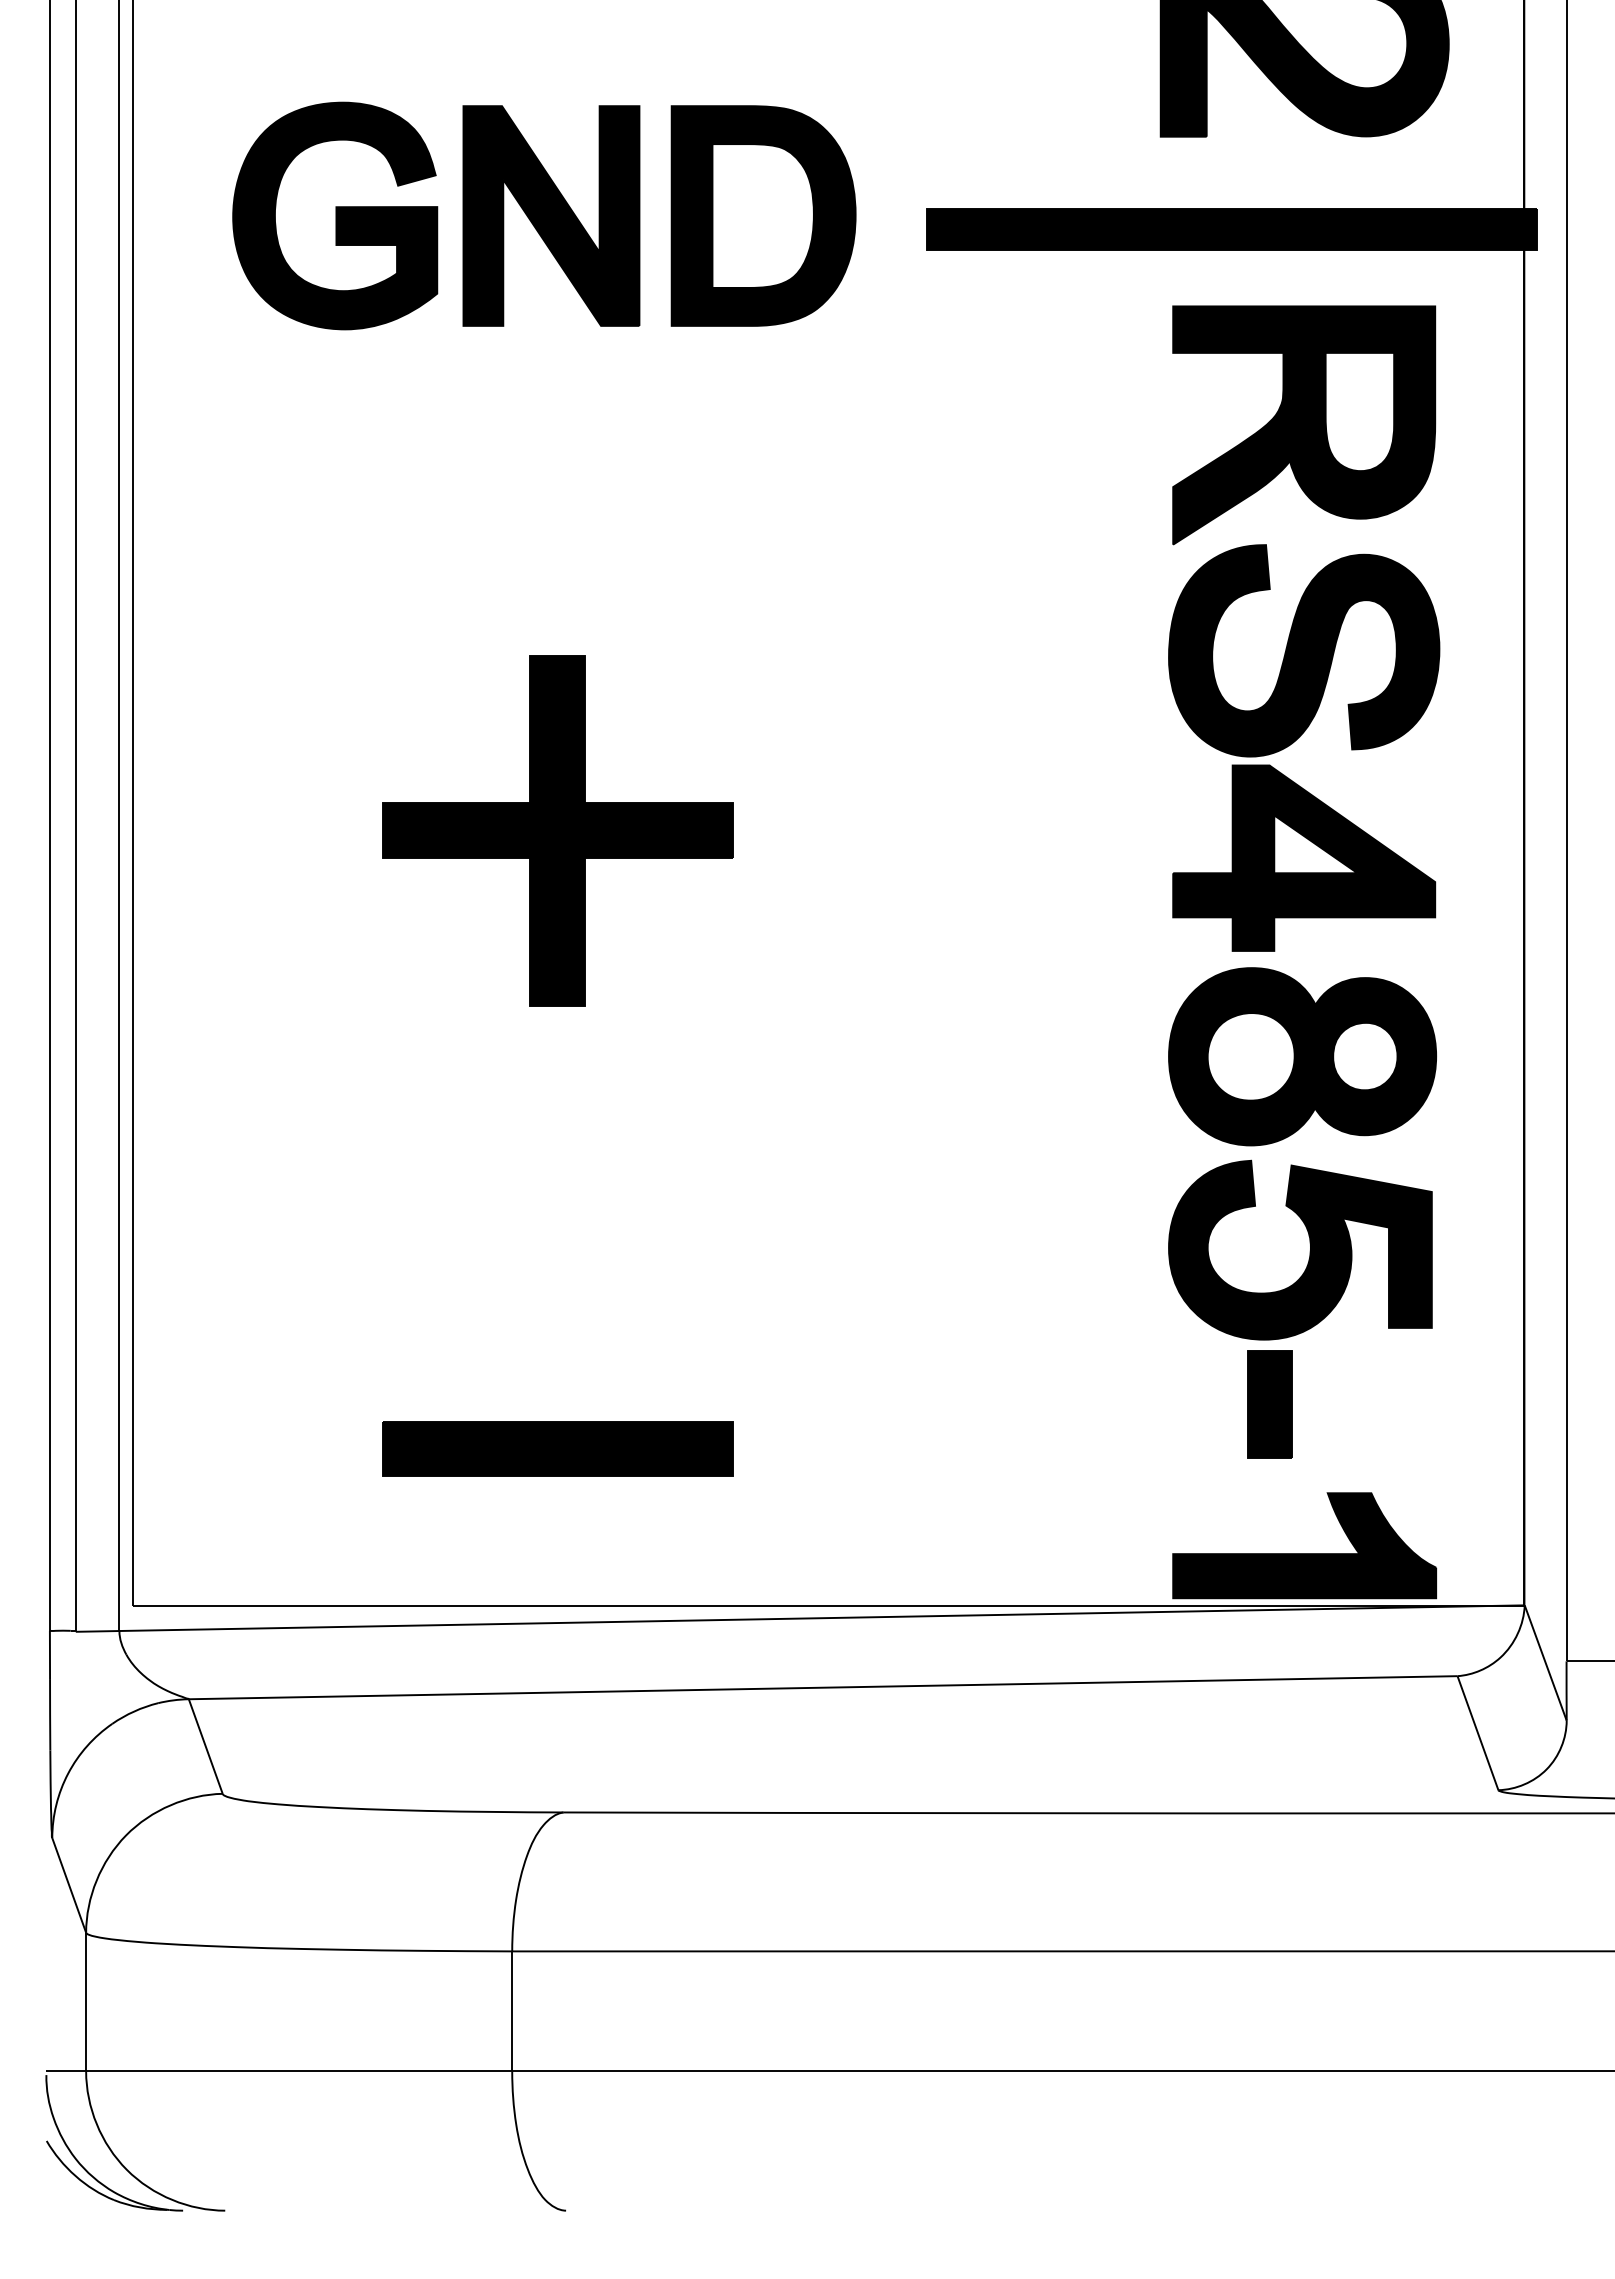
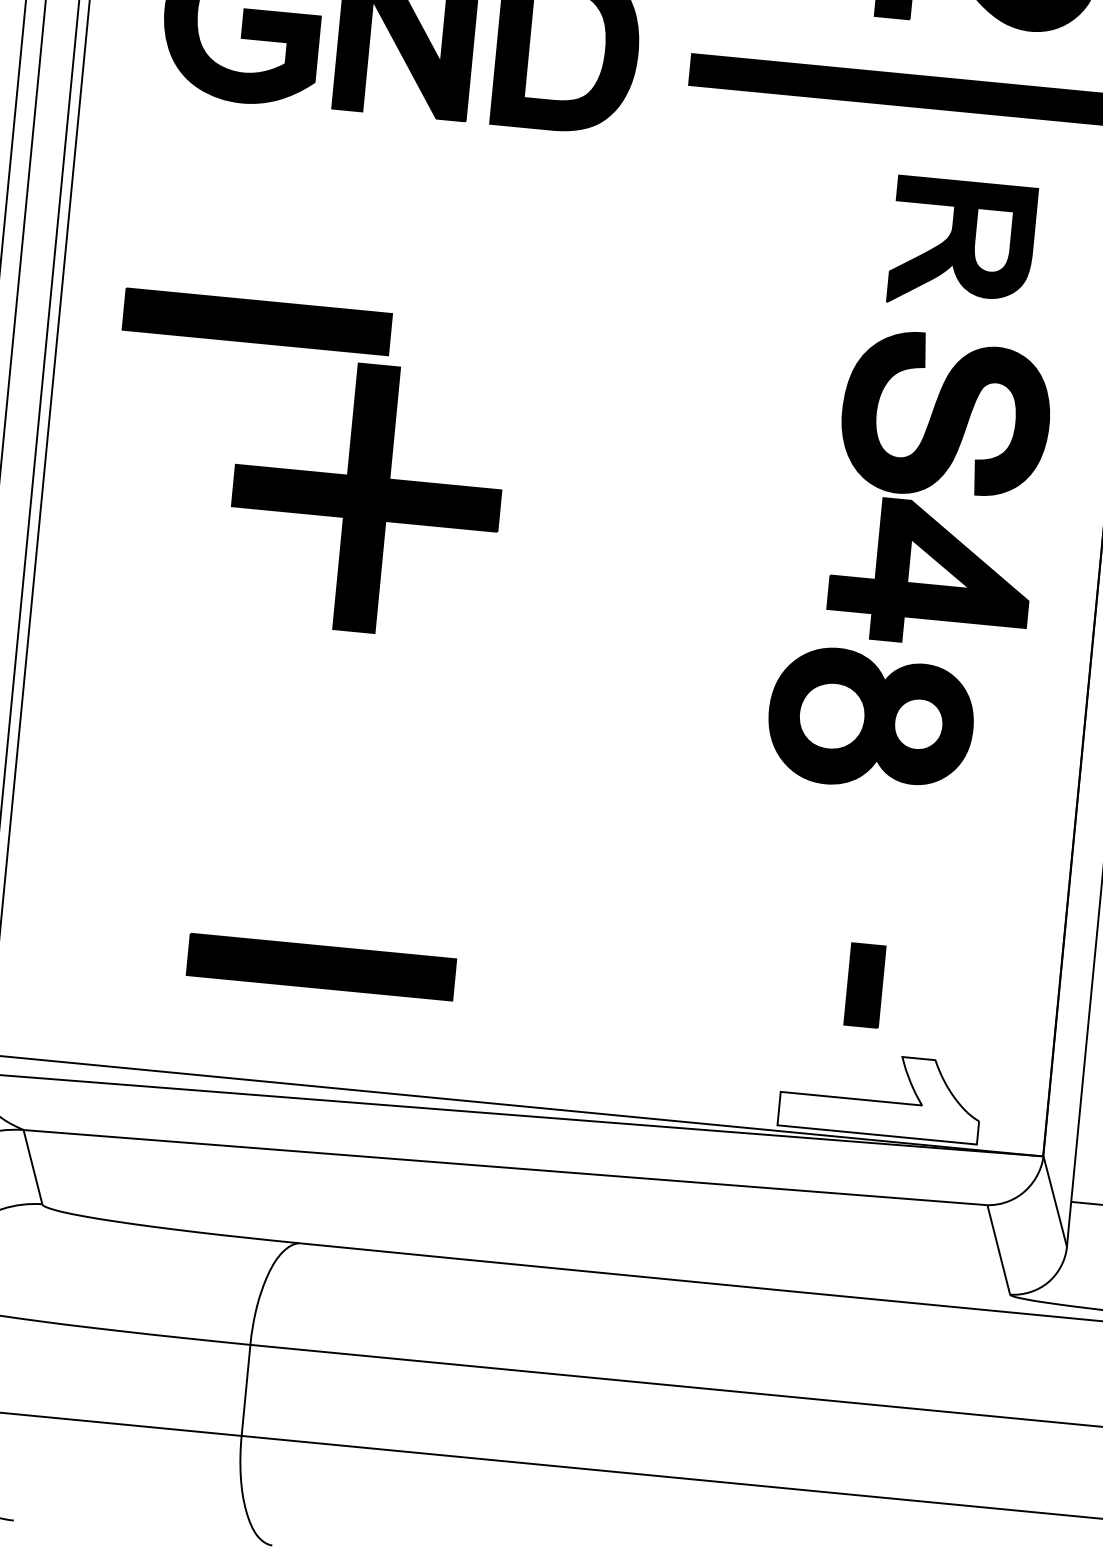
part: (1304, 425) -> (962, 245), size x0.7
part: (392, 613) -> (257, 321), added
part: (1302, 1056) -> (871, 719), moved
part: (1309, 1251) -> (906, 872), removed
fill: (1304, 1545) -> (880, 1094), removed

